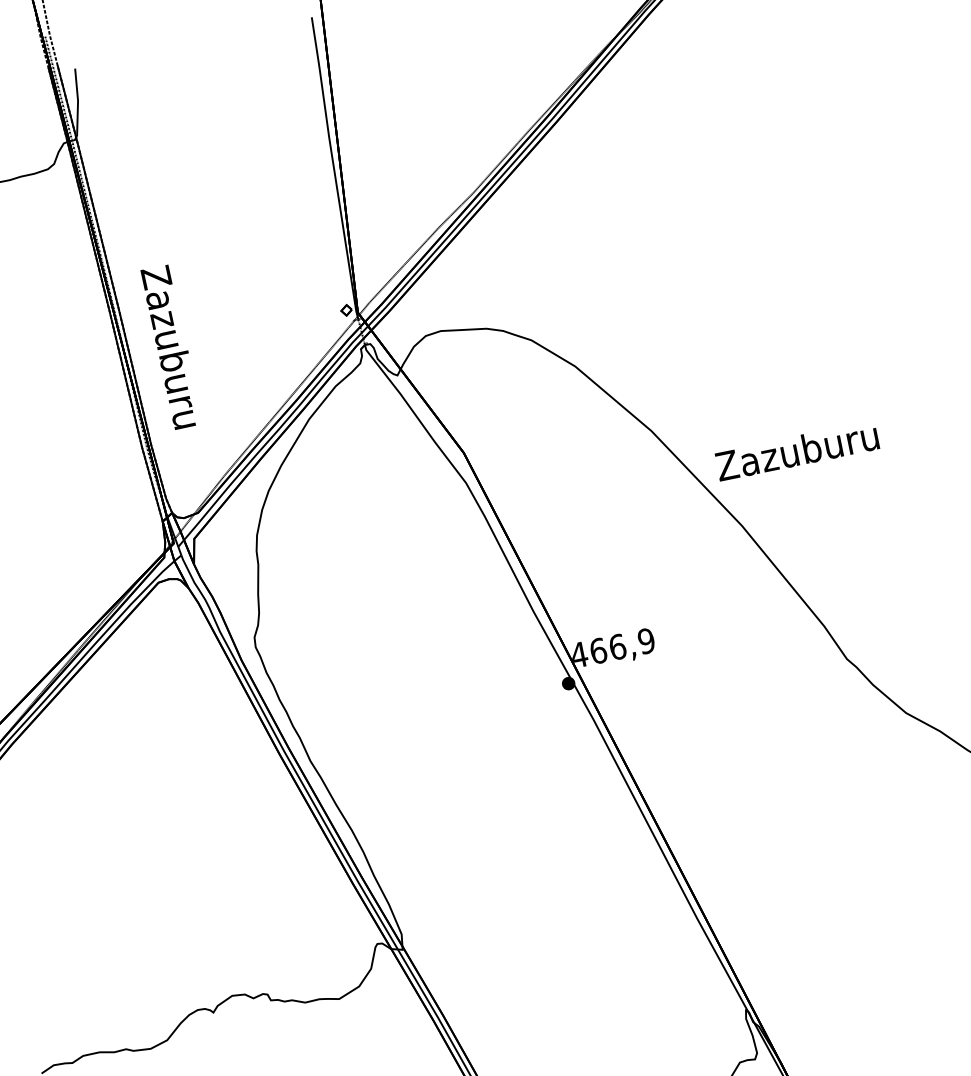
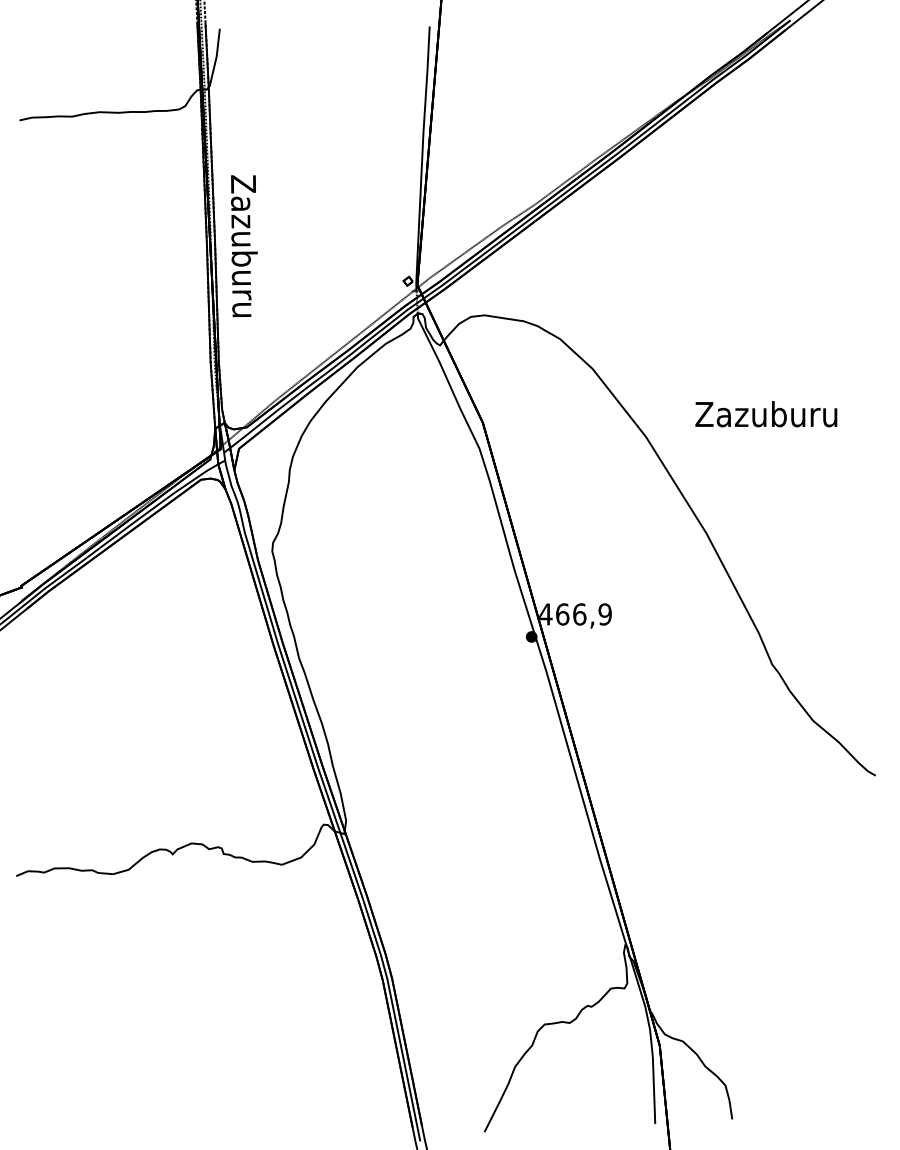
text: (172, 347) -> (244, 246), moved
text: (797, 451) -> (766, 414), moved

